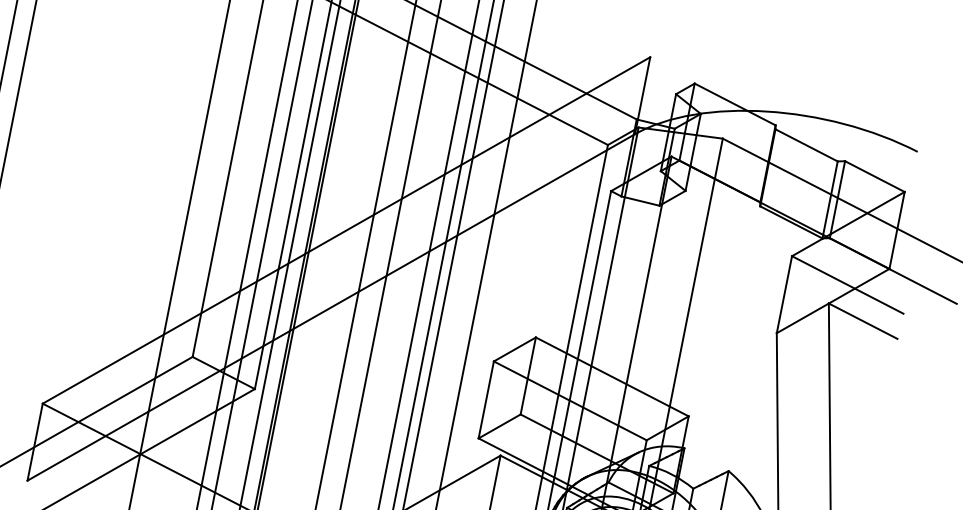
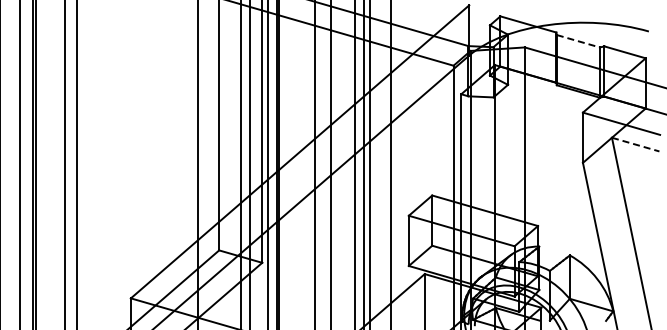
line: (806, 145) -> (578, 41), solid -> dashed
line: (862, 320) -> (635, 144), solid -> dashed

